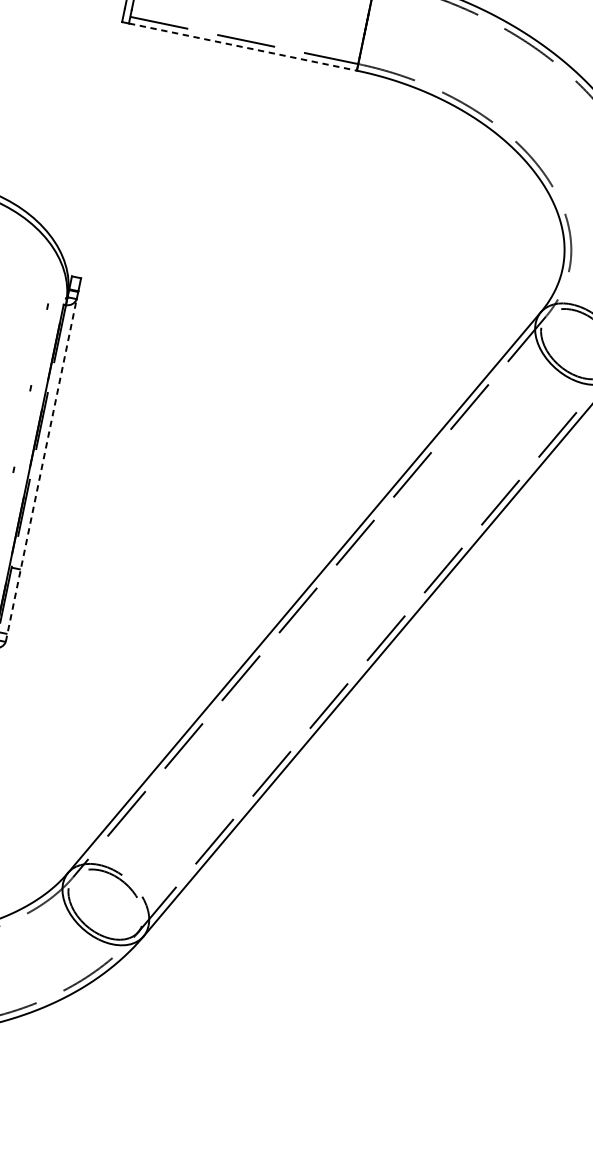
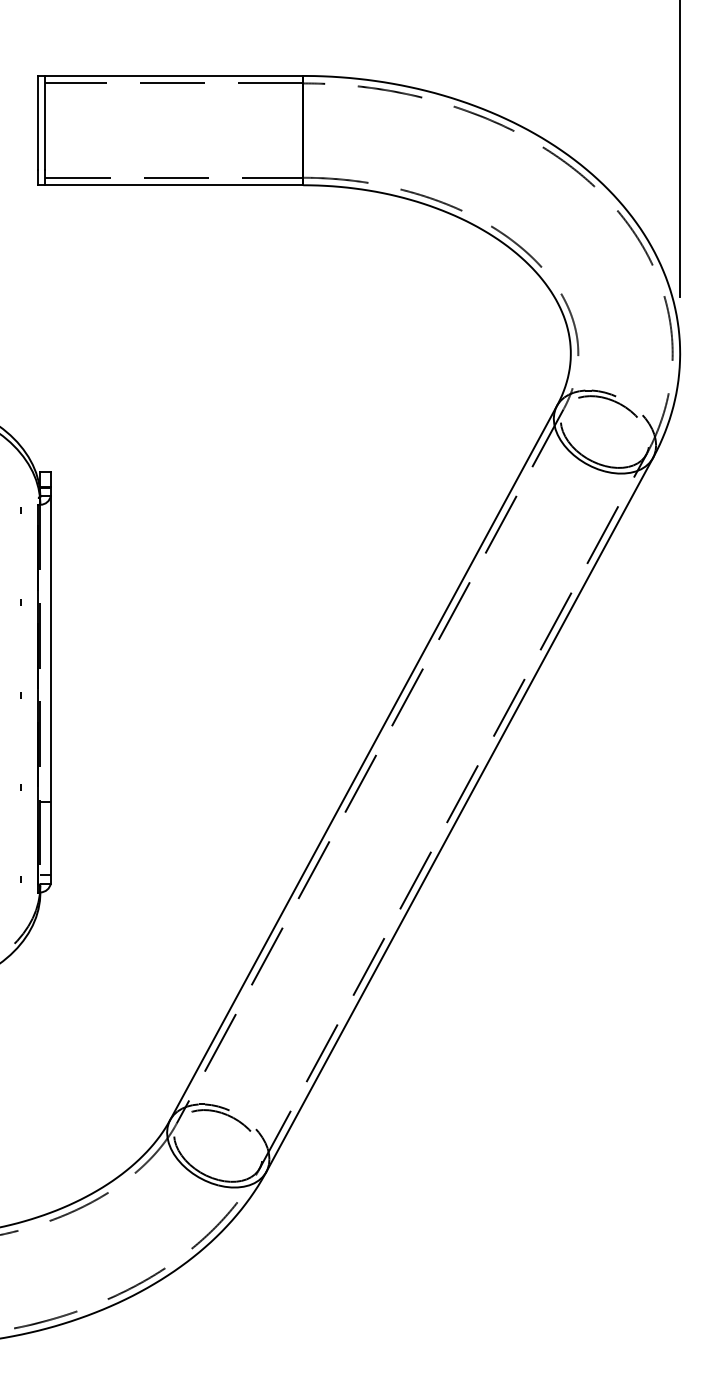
line: (243, 47) -> (174, 185), dashed -> solid
line: (41, 470) -> (50, 689), dashed -> solid

